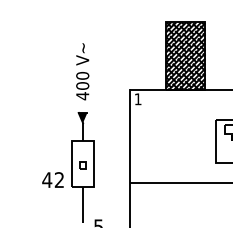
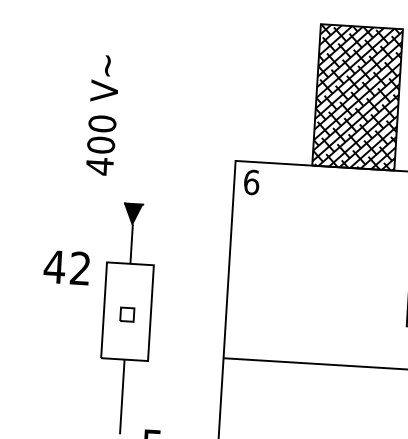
text: (82, 71) -> (102, 114), moved
text: (137, 99) -> (250, 182), 1 -> 6
text: (52, 179) -> (65, 266), moved

